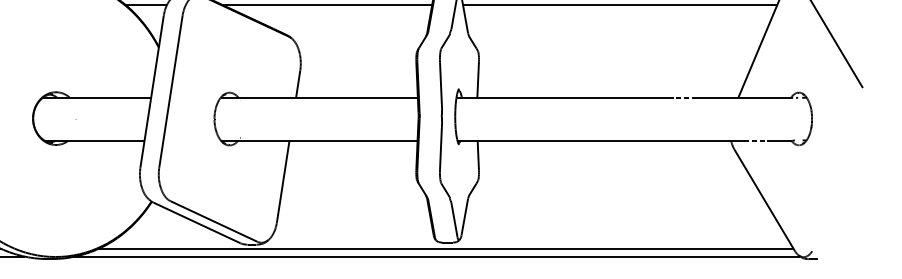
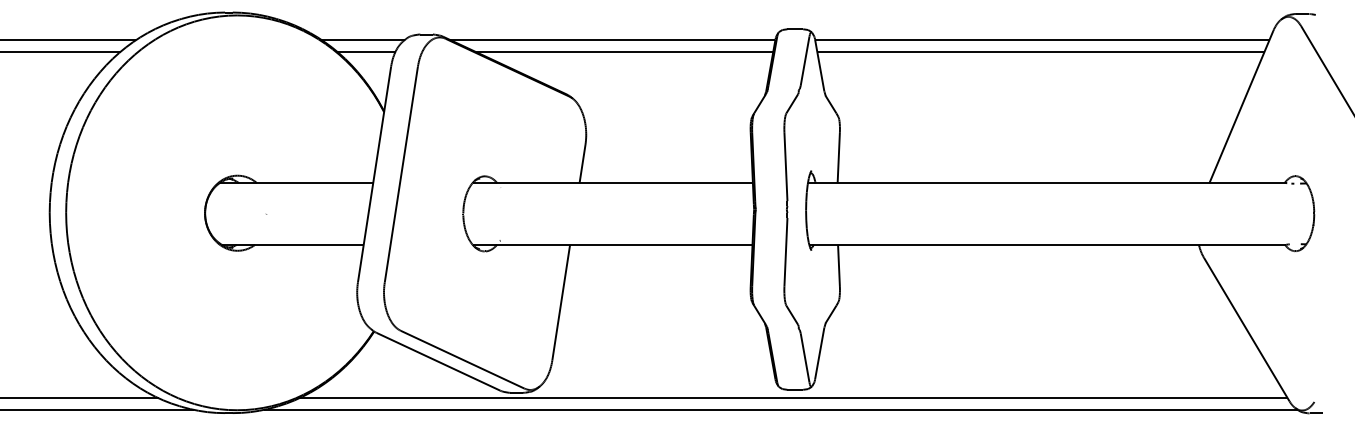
line: (681, 97) -> (1128, 183), dashed -> solid
line: (756, 140) -> (1235, 244), dashed -> solid

